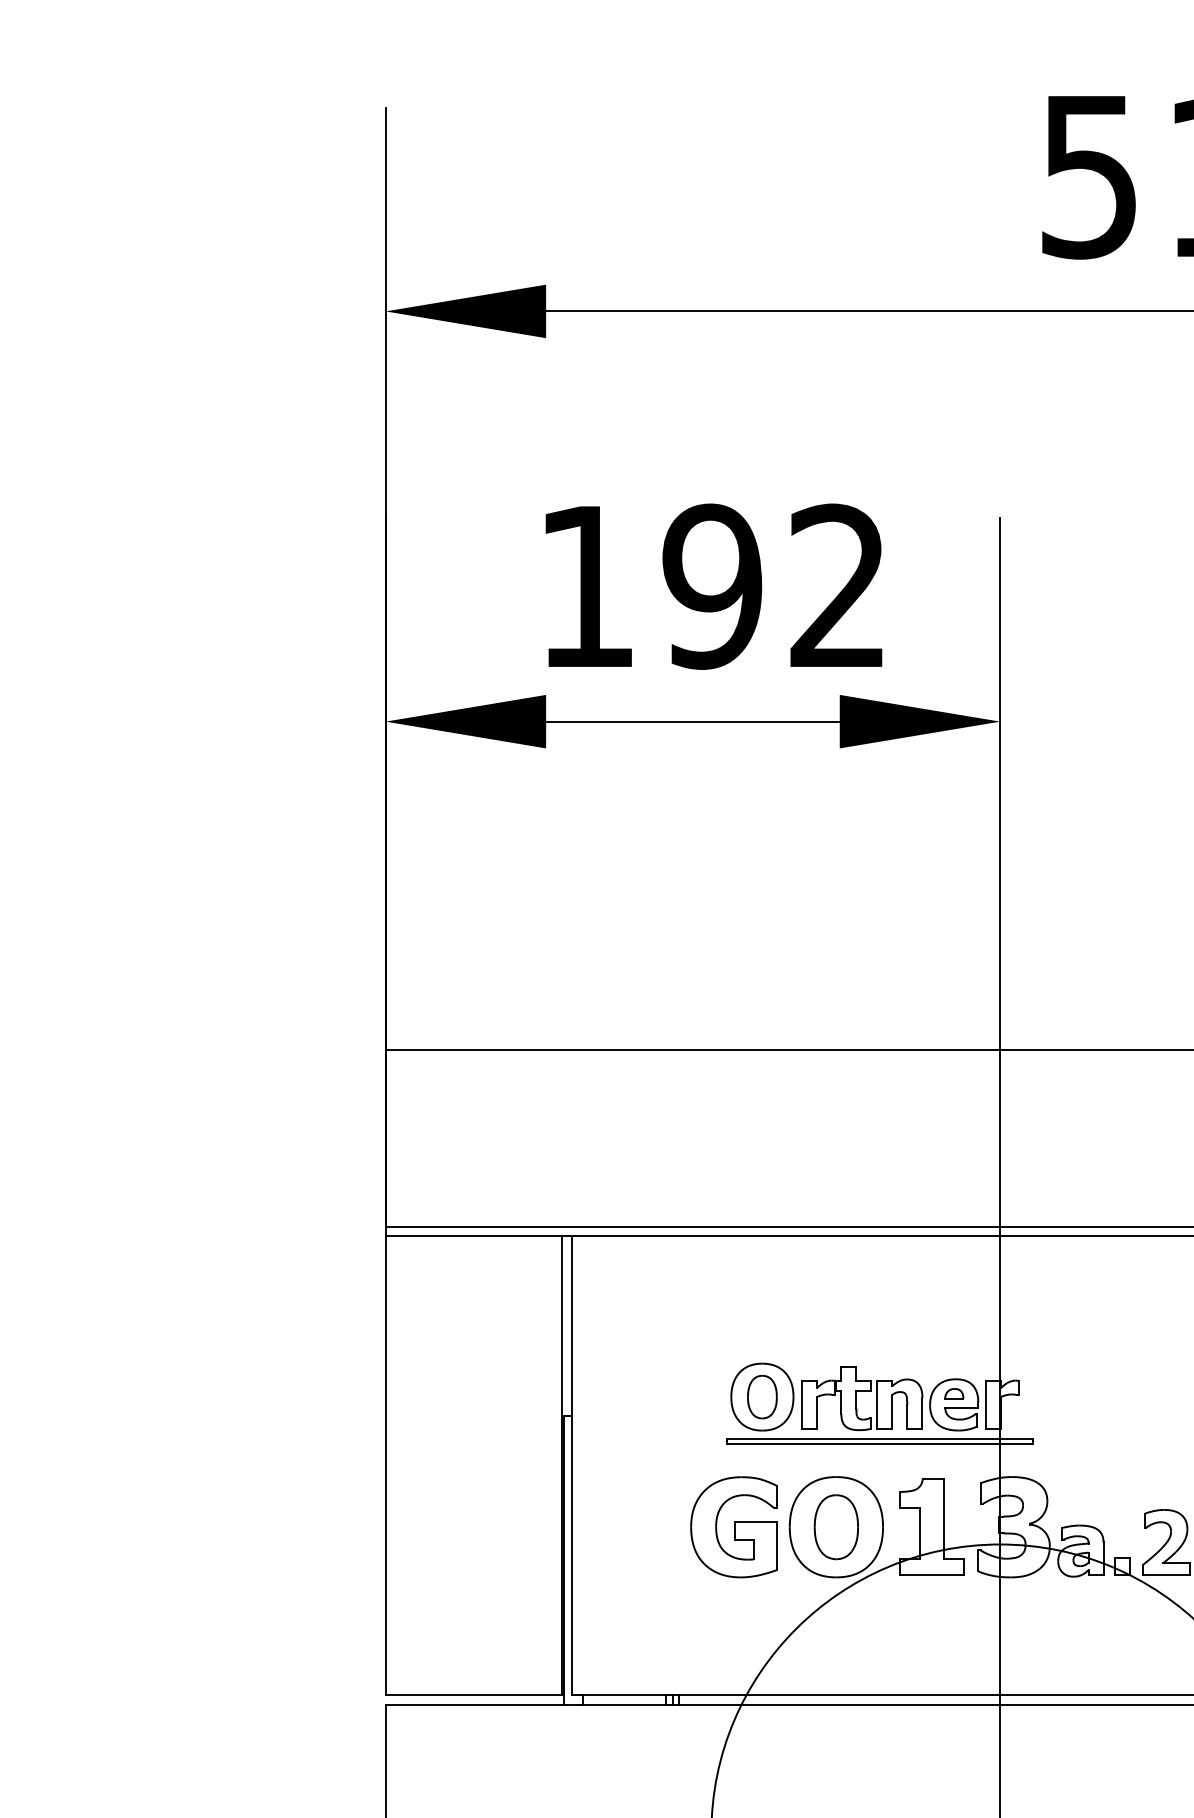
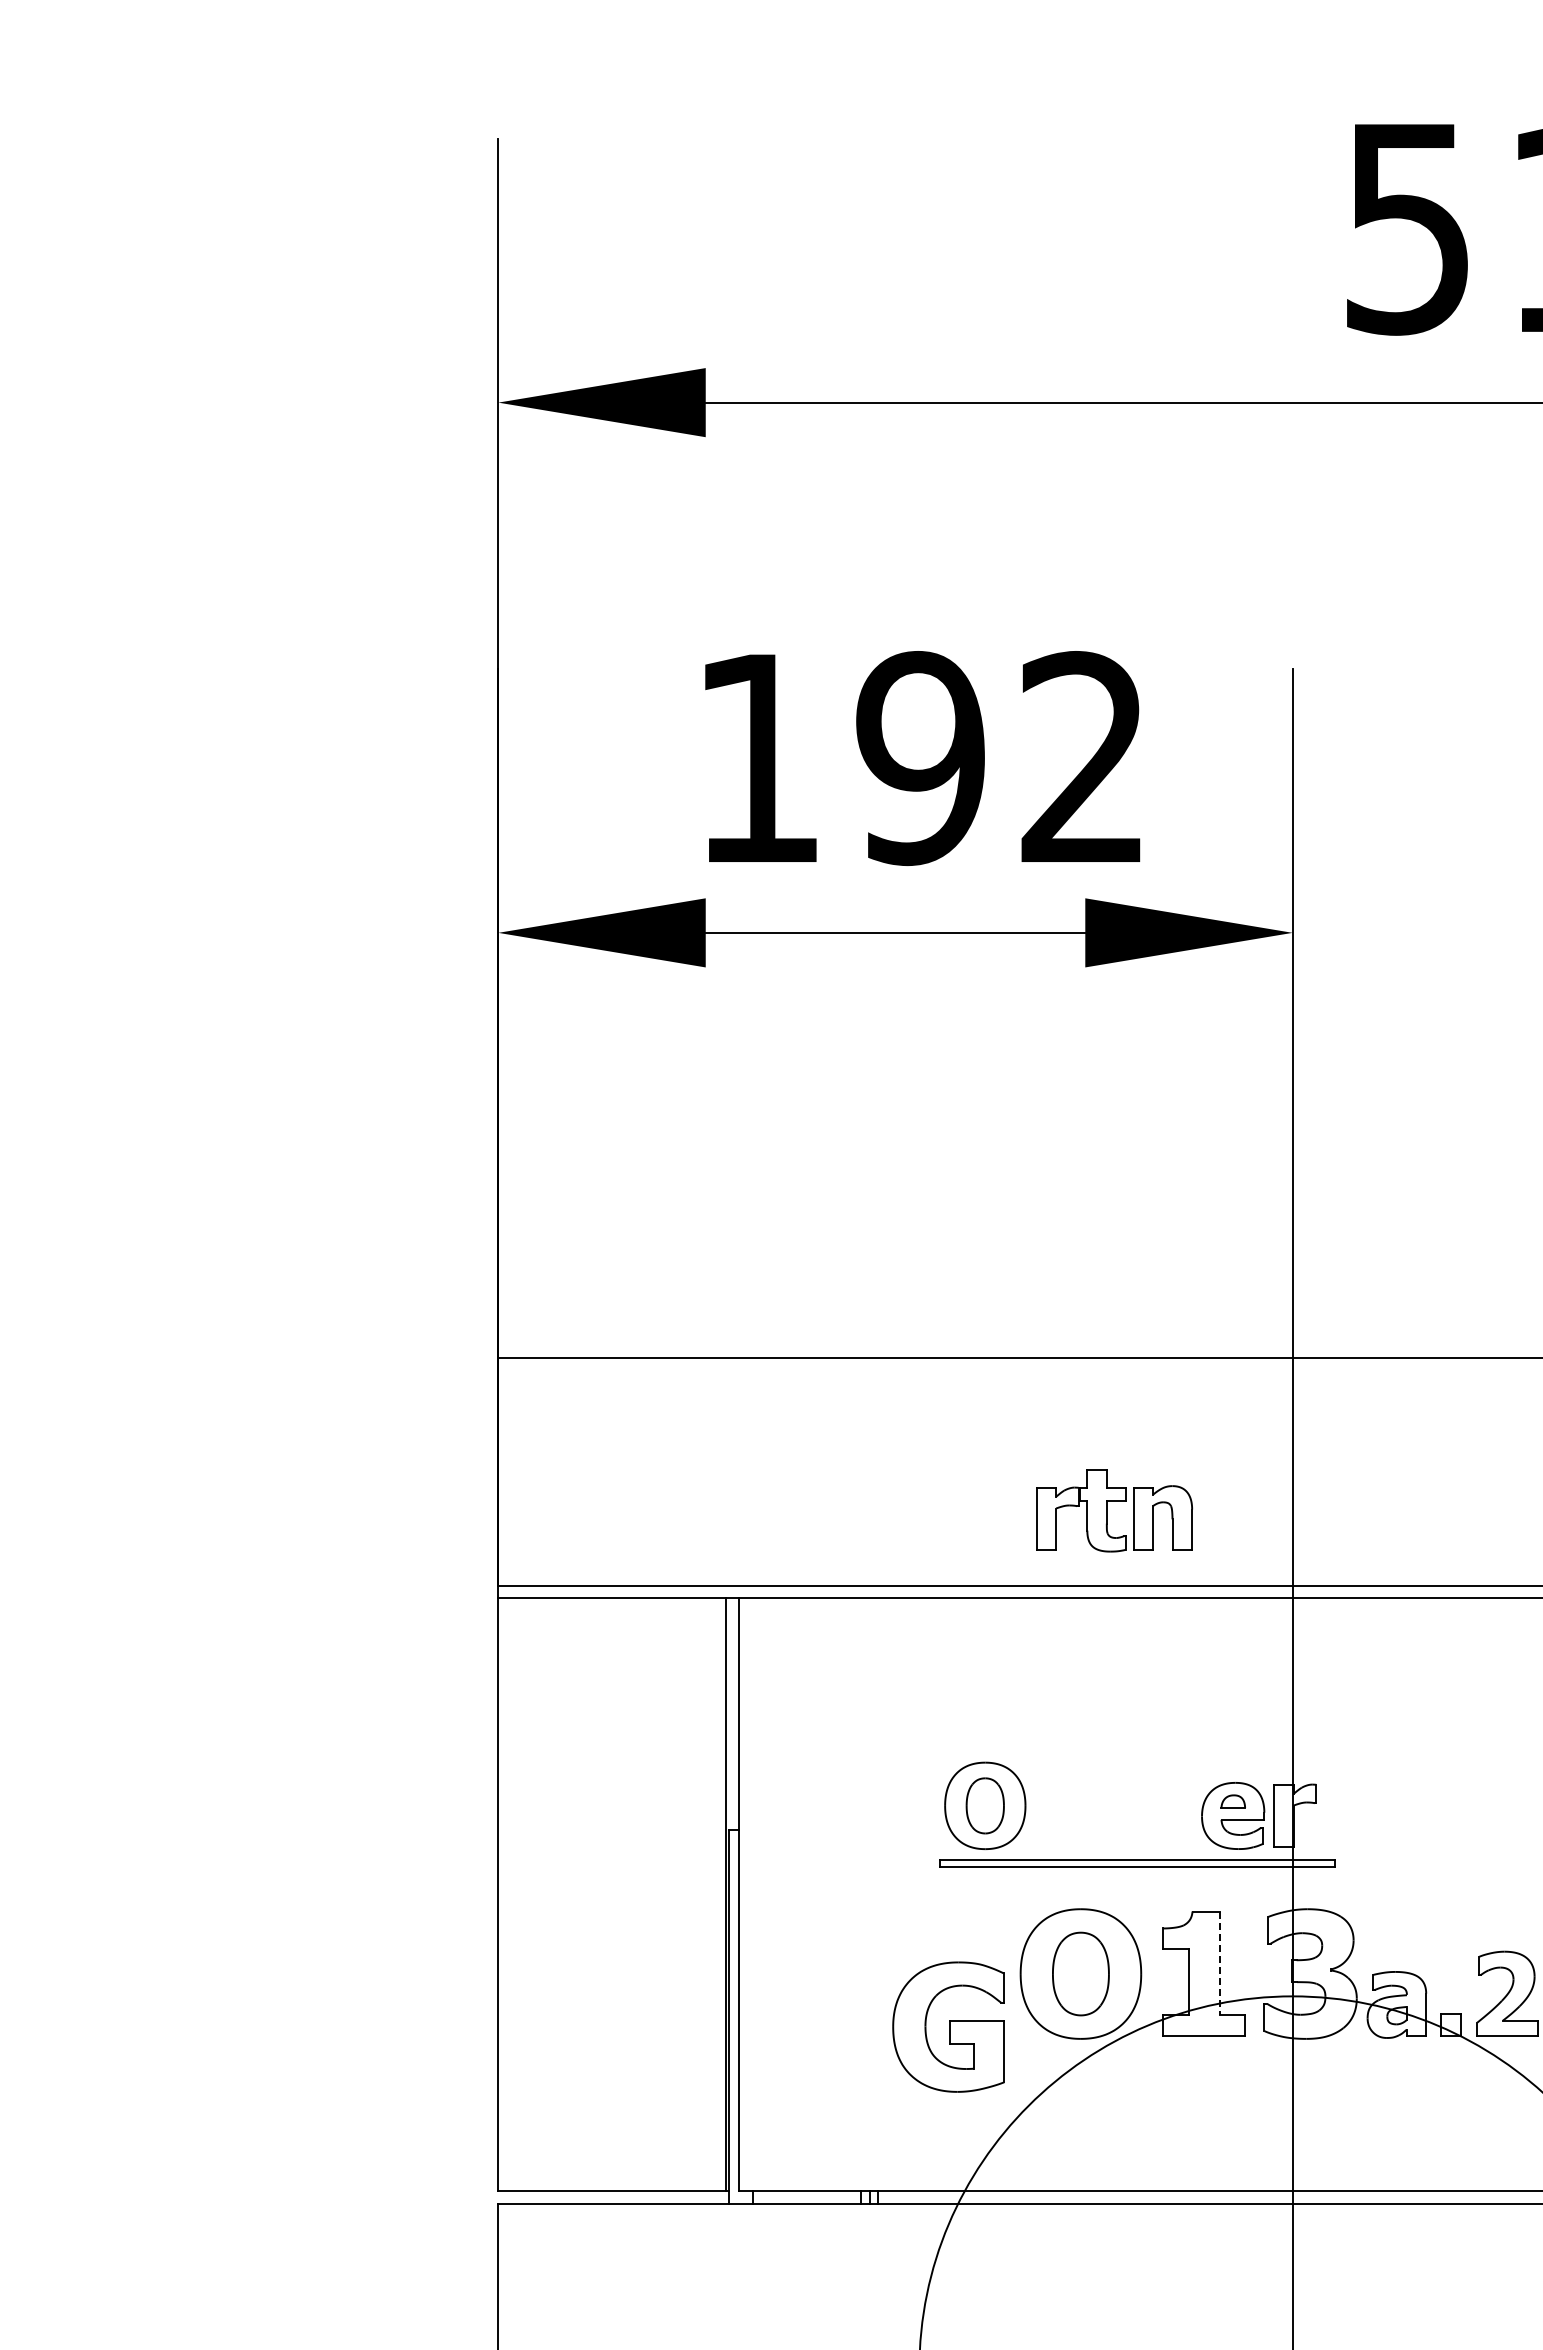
part: (856, 1398) -> (1107, 1510), moved
line: (943, 1519) -> (1219, 1963), solid -> dashed
part: (733, 1526) -> (948, 2026), moved

